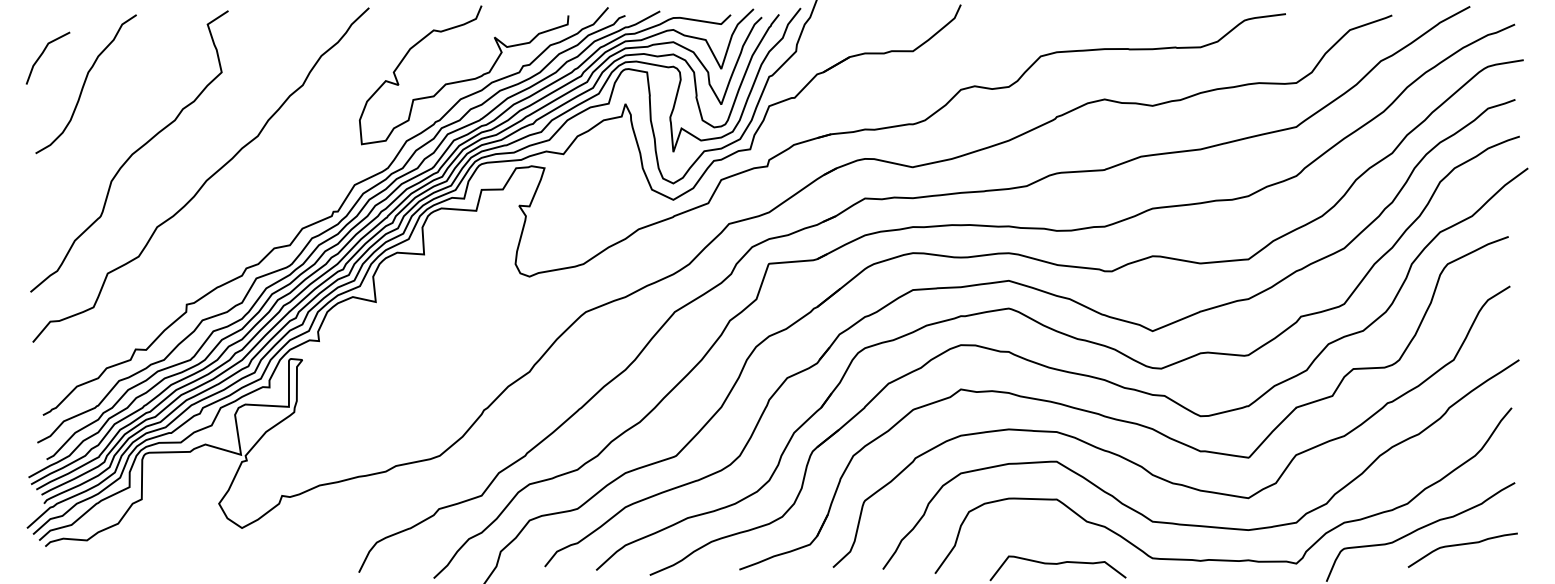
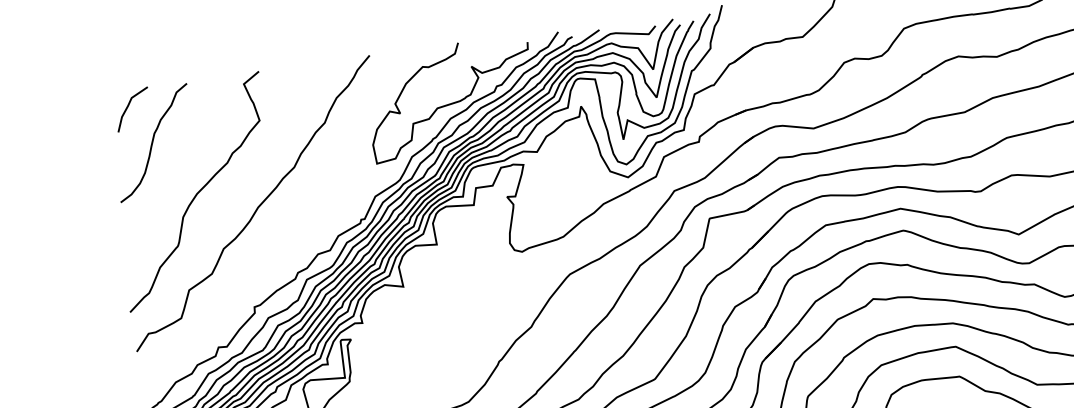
line: (43, 53) -> (128, 106), moved

